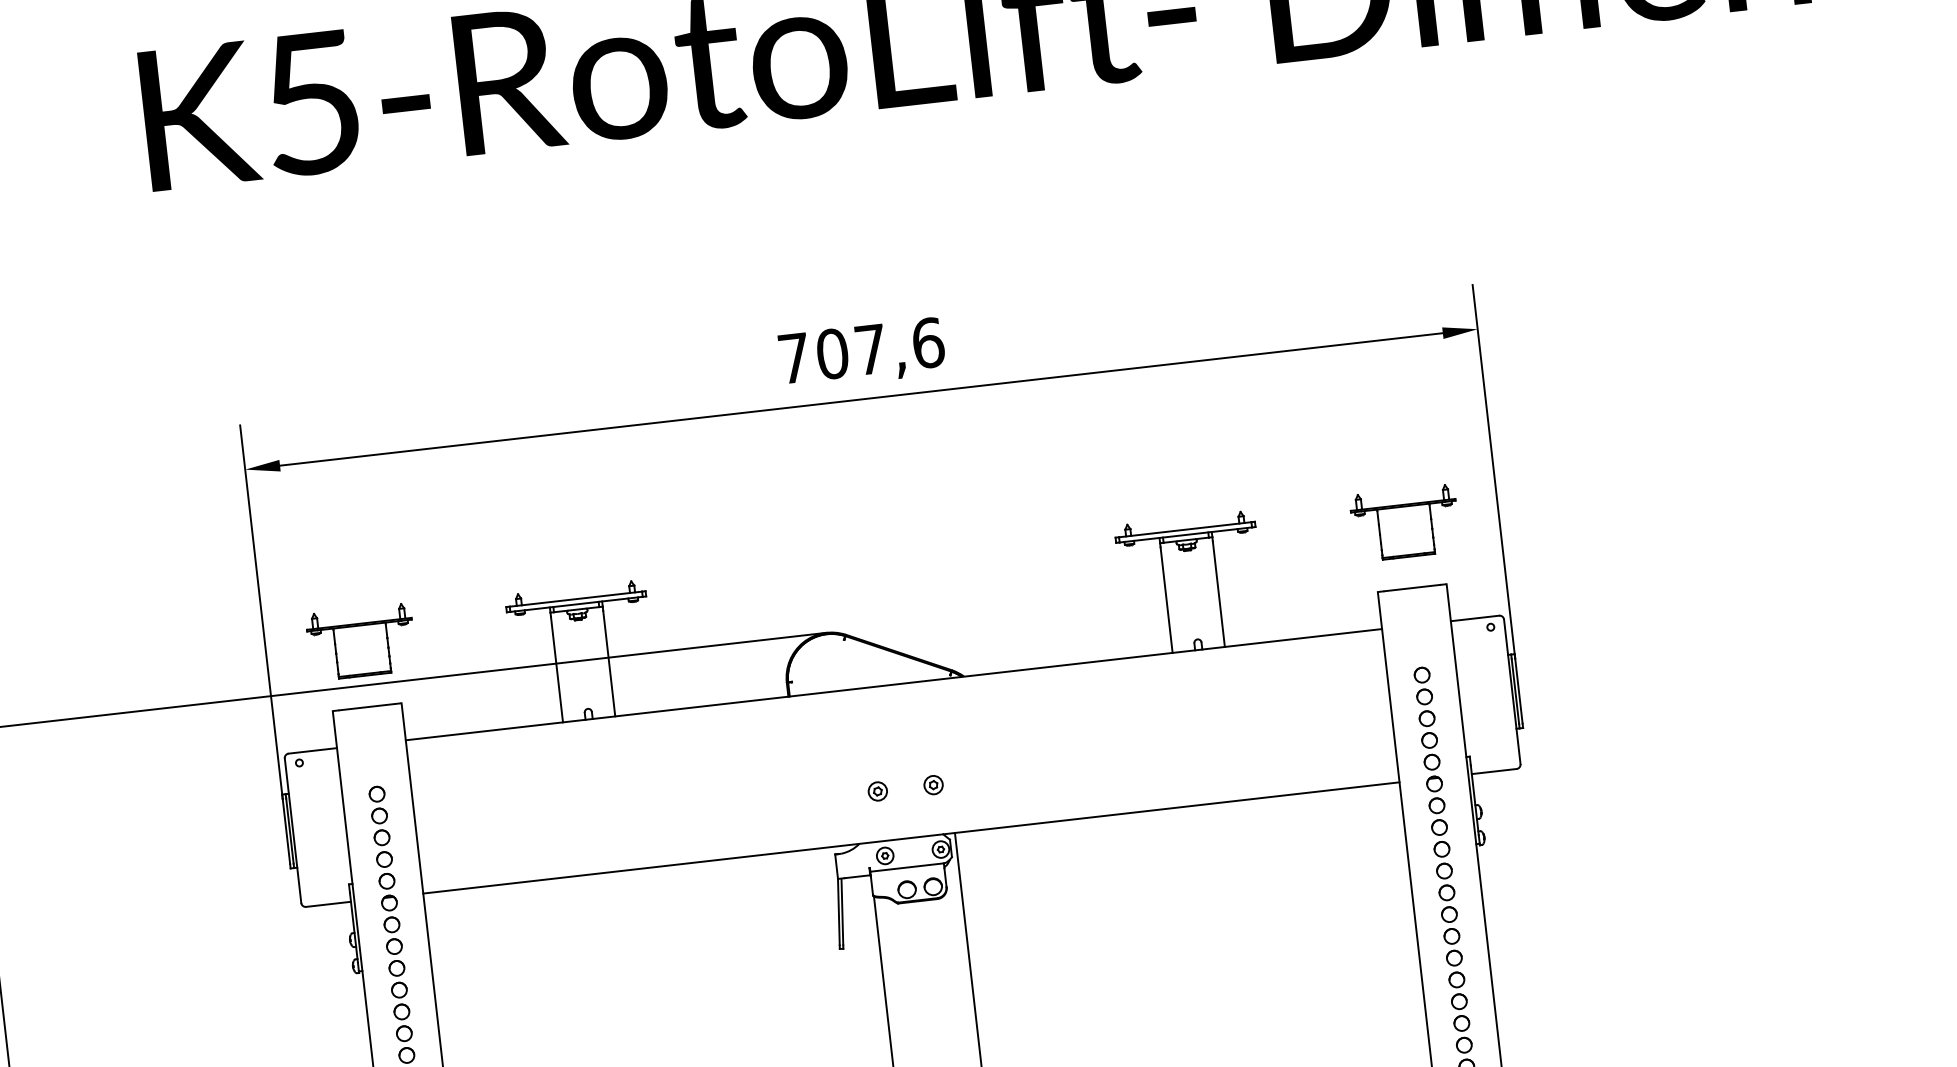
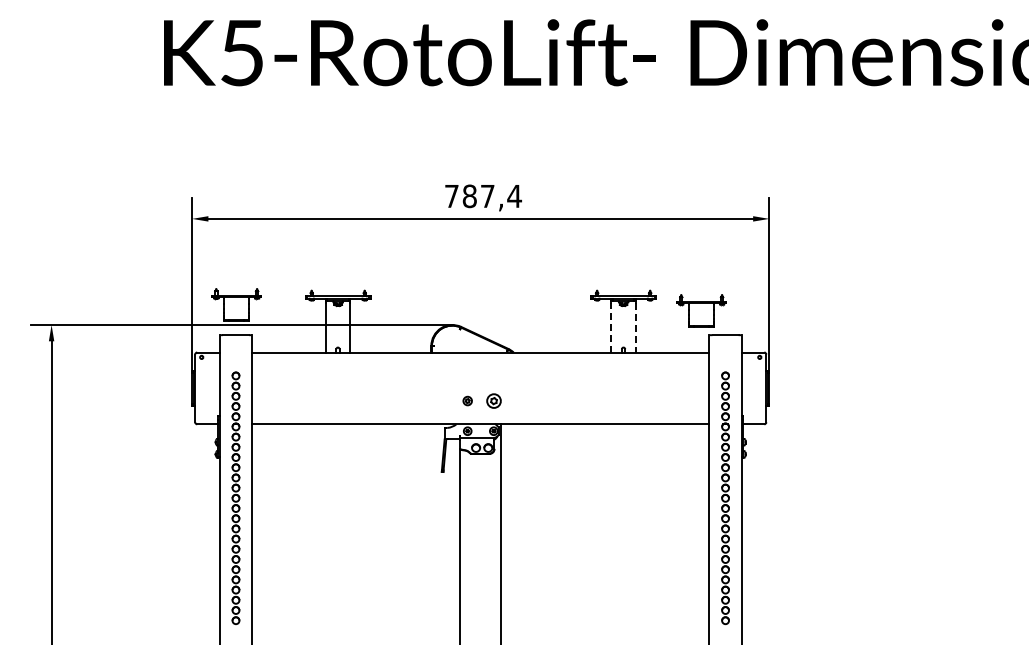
text: (881, 348) -> (492, 196), 707,6 -> 787,4
part: (1404, 522) -> (701, 310), moved
line: (1218, 593) -> (635, 327), solid -> dashed
line: (1166, 599) -> (611, 327), solid -> dashed
part: (932, 784) -> (493, 400), size x1.6

